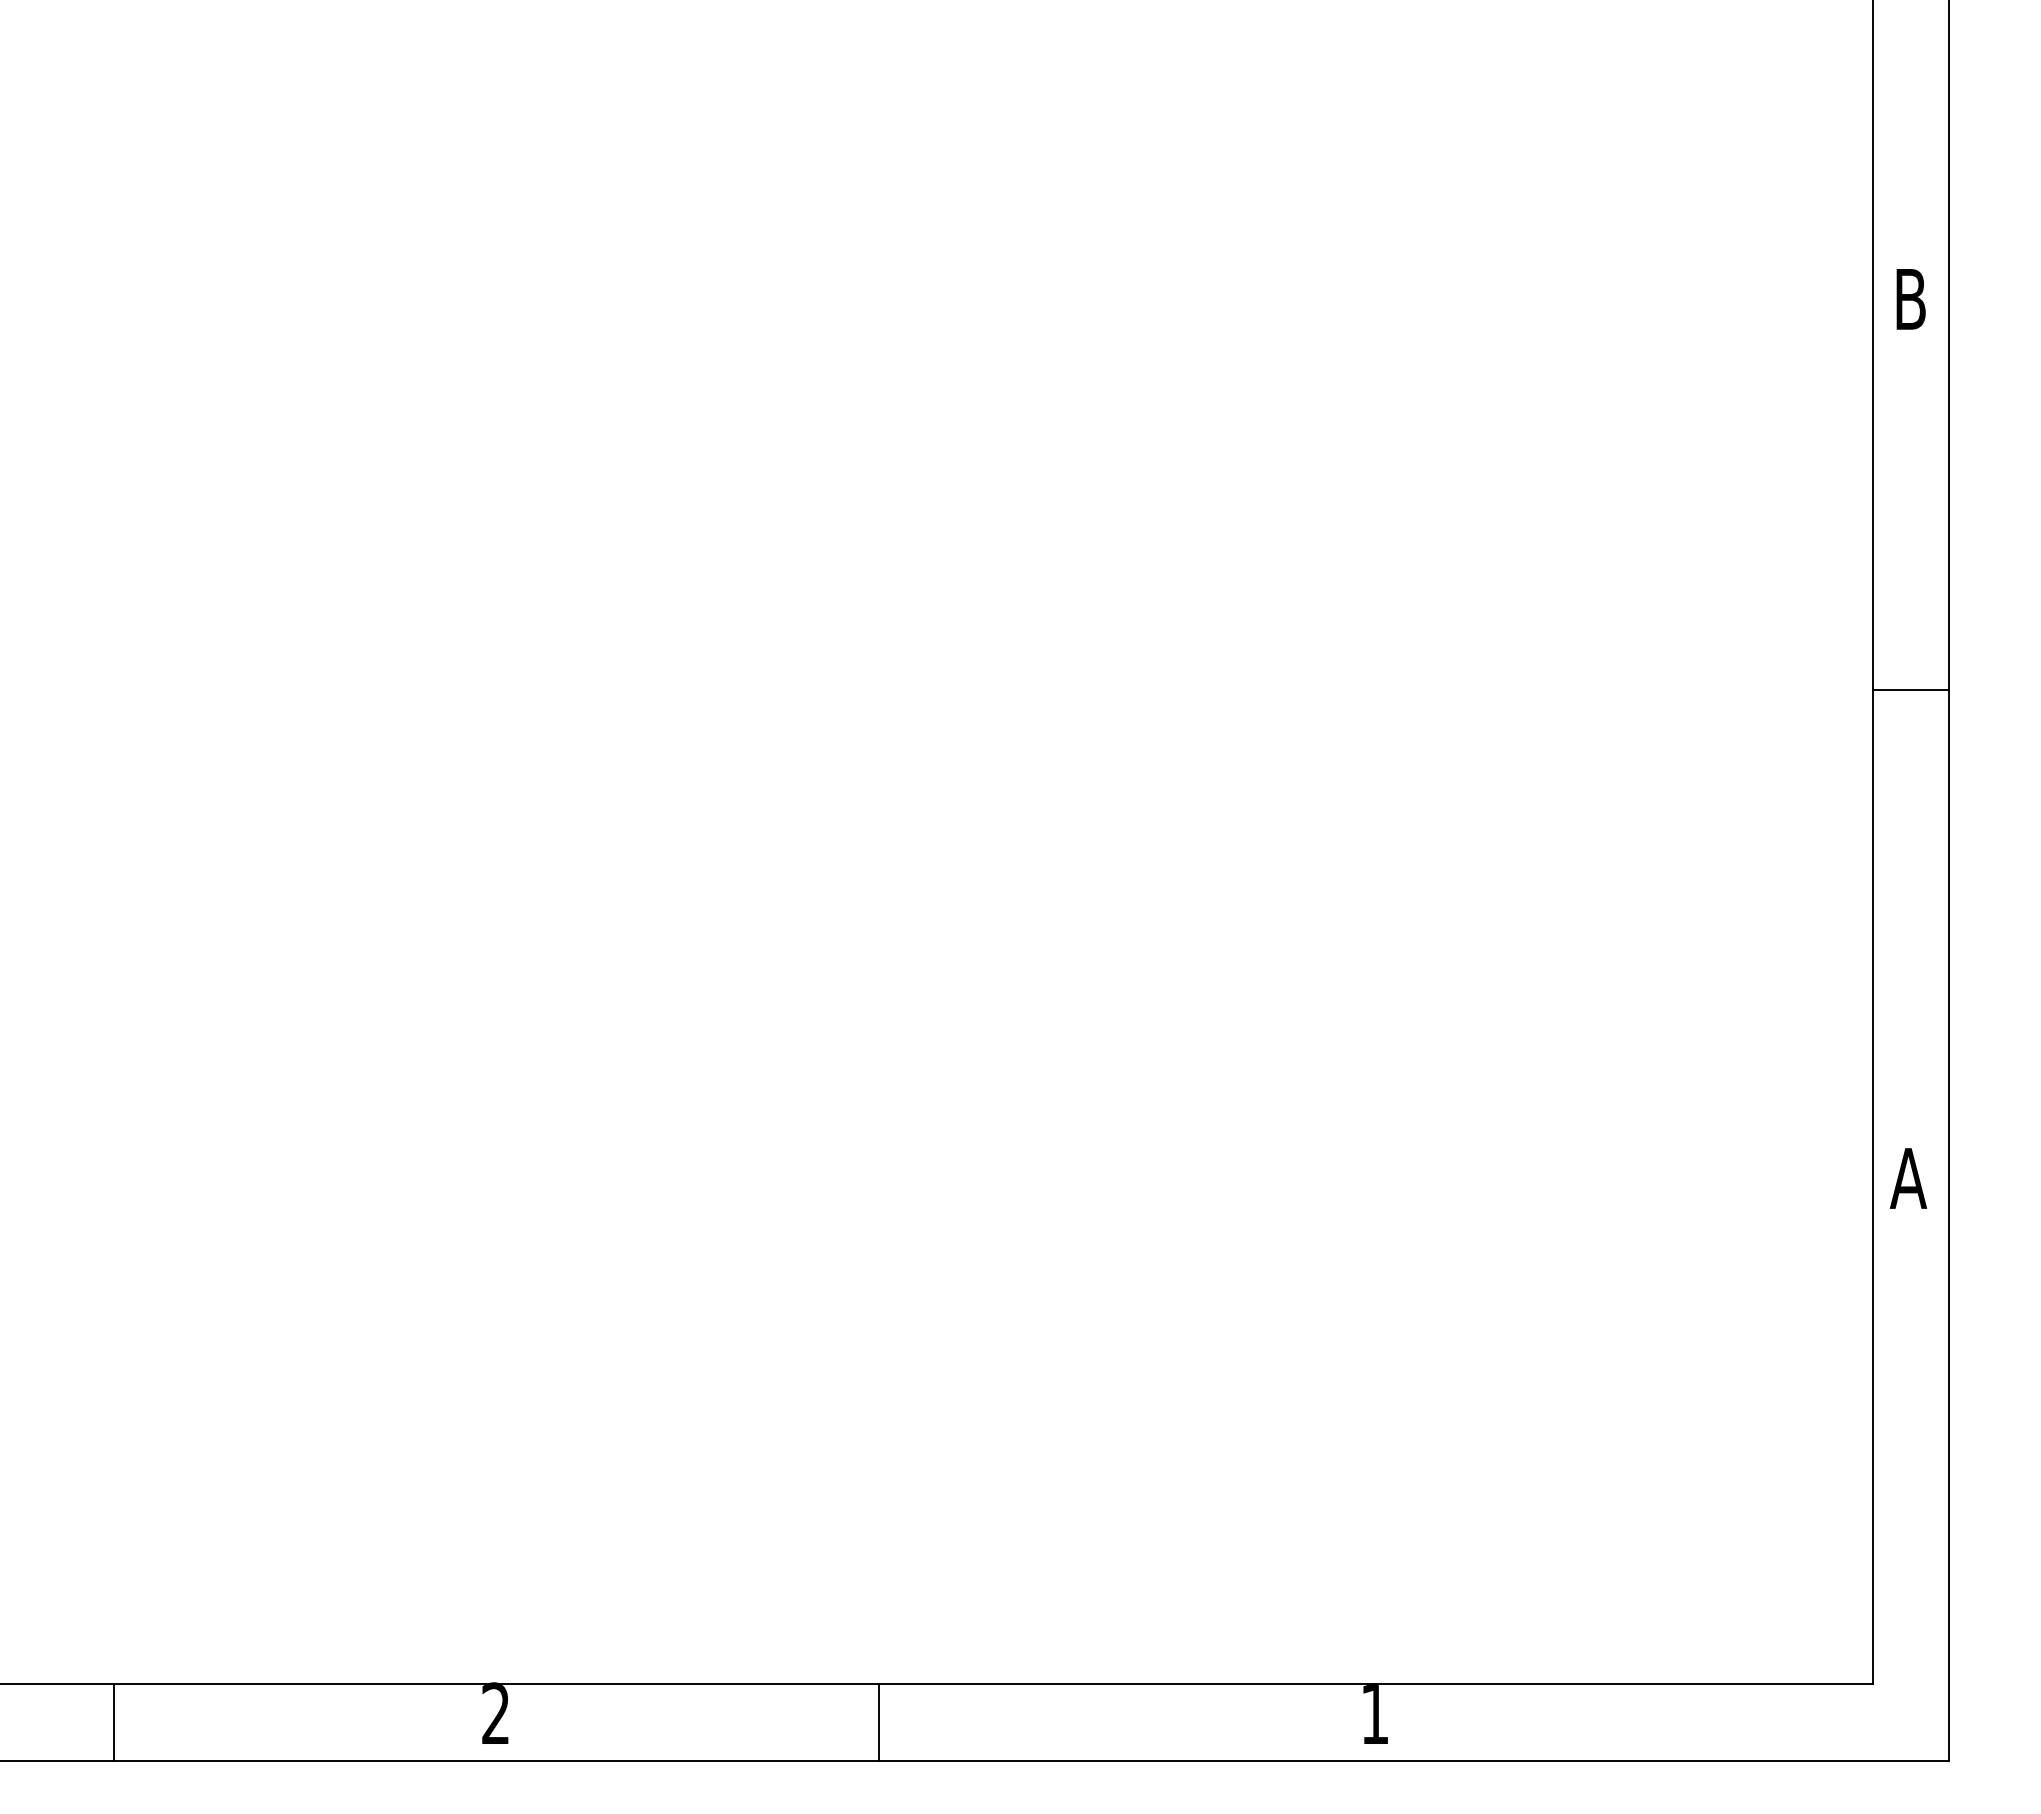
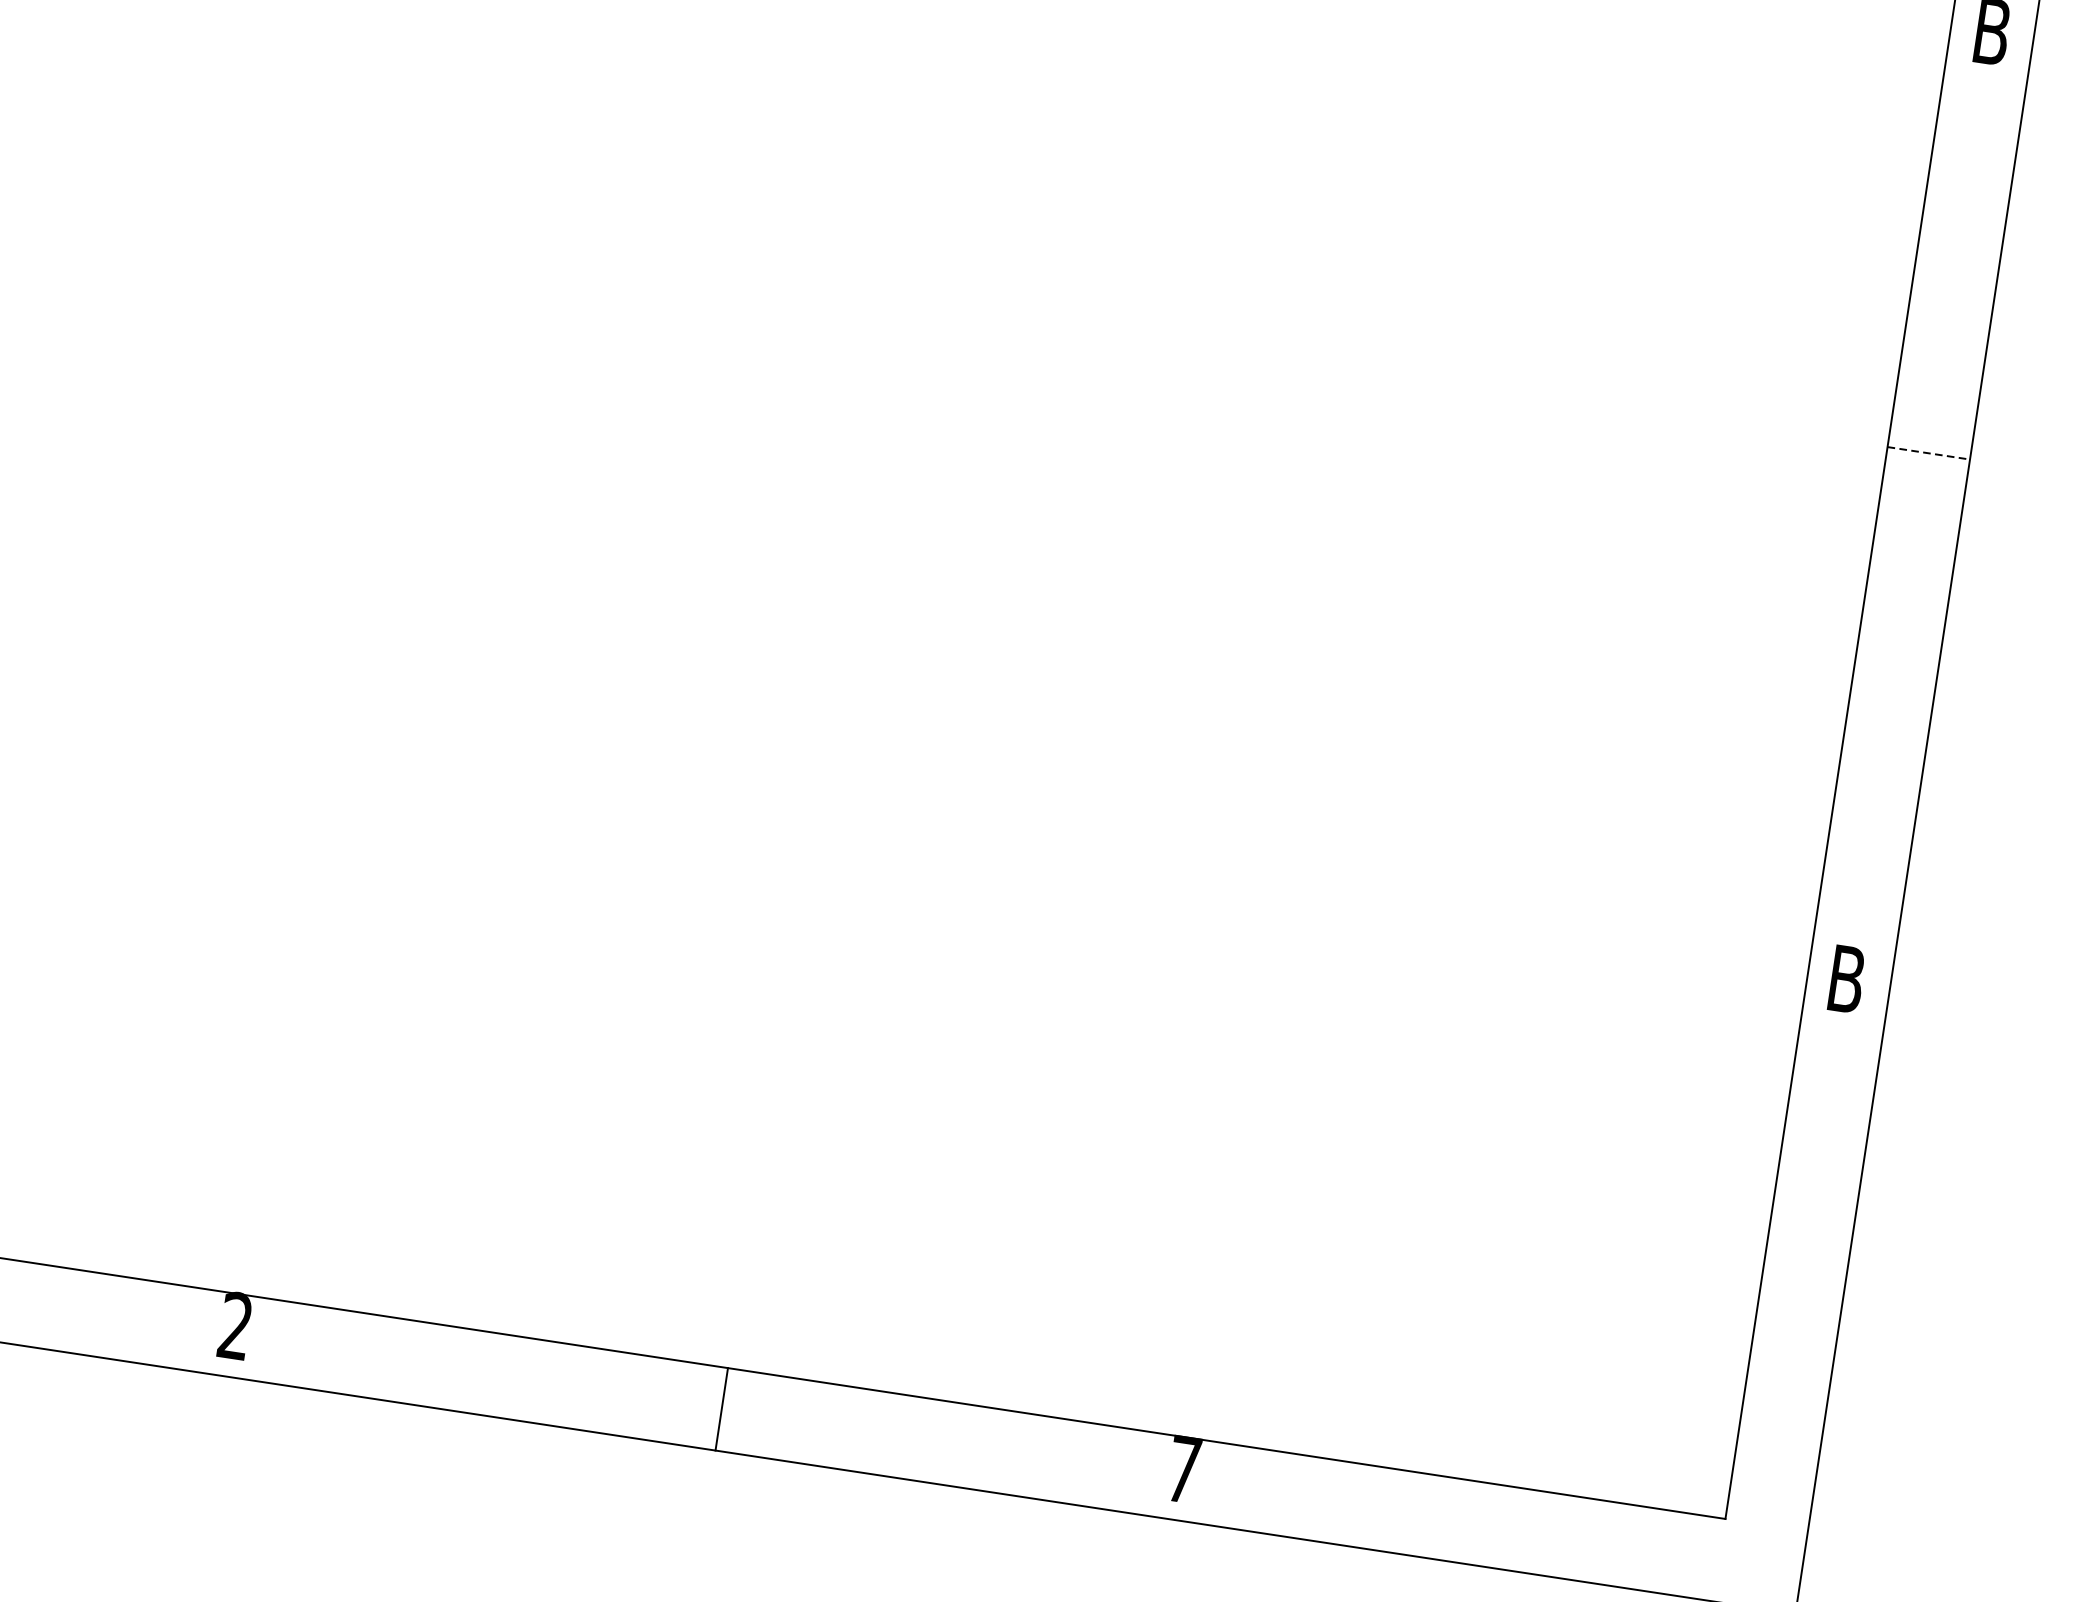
line: (1911, 690) -> (1929, 453), solid -> dashed
text: (1908, 1178) -> (1846, 979), A -> B
text: (1375, 1714) -> (1184, 1470), 1 -> 7
line: (878, 1722) -> (721, 1409), moved

